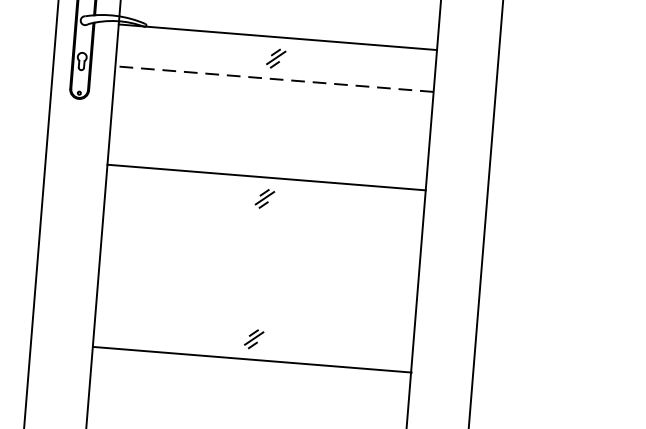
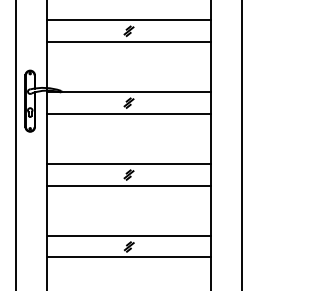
line: (275, 78) -> (129, 113), dashed -> solid
line: (262, 219) -> (128, 185), added
line: (254, 318) -> (128, 236), added

